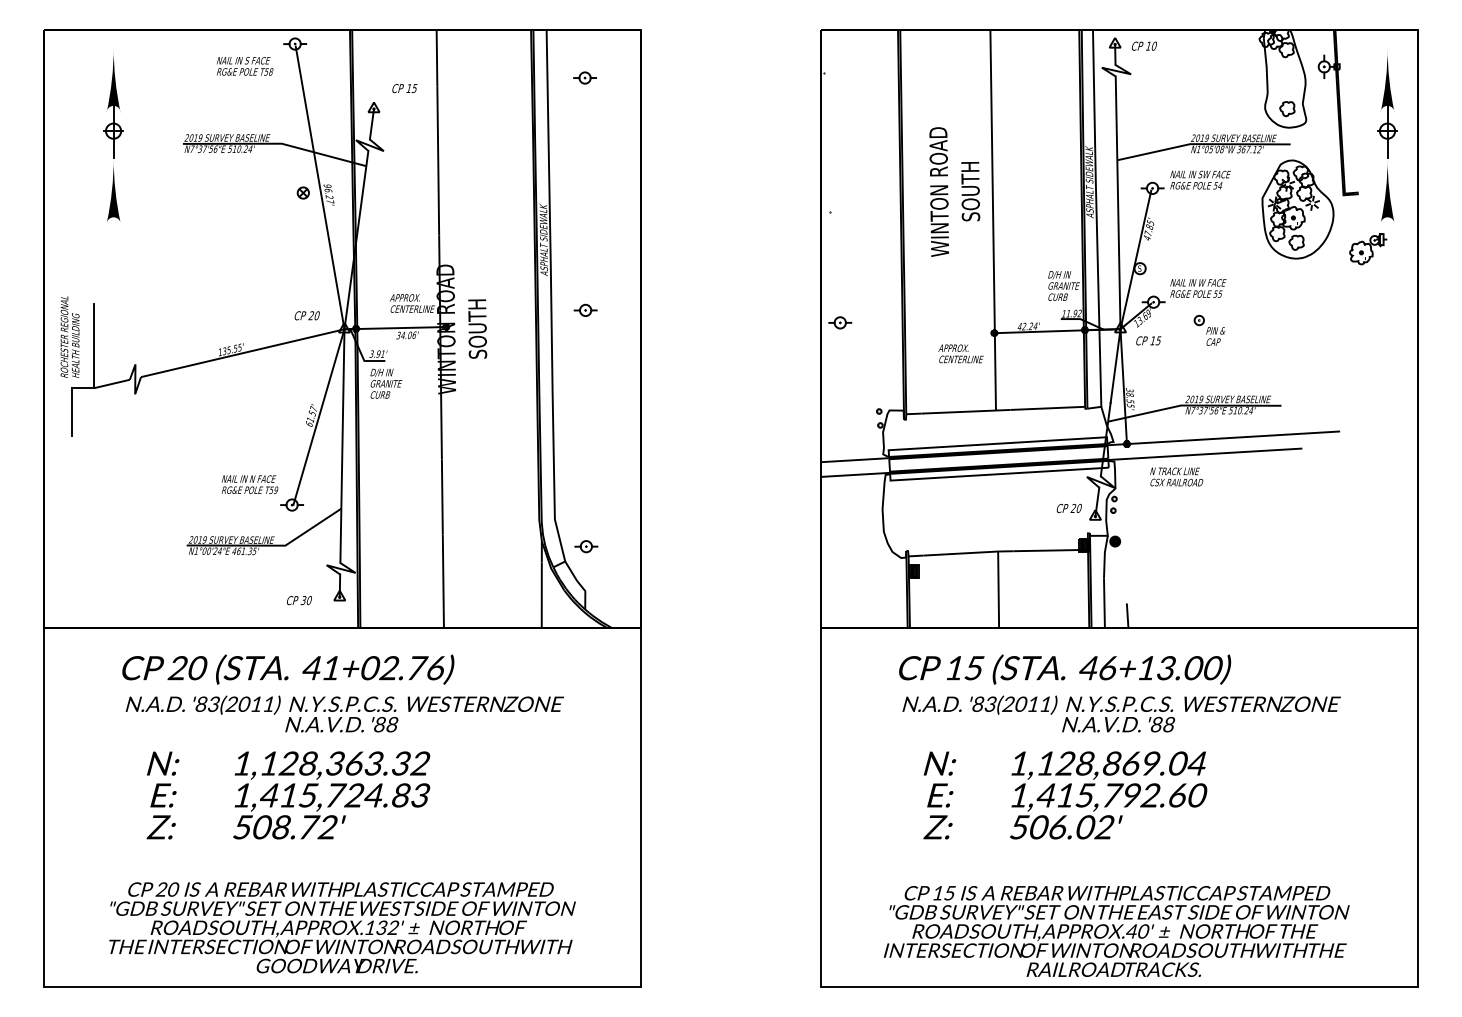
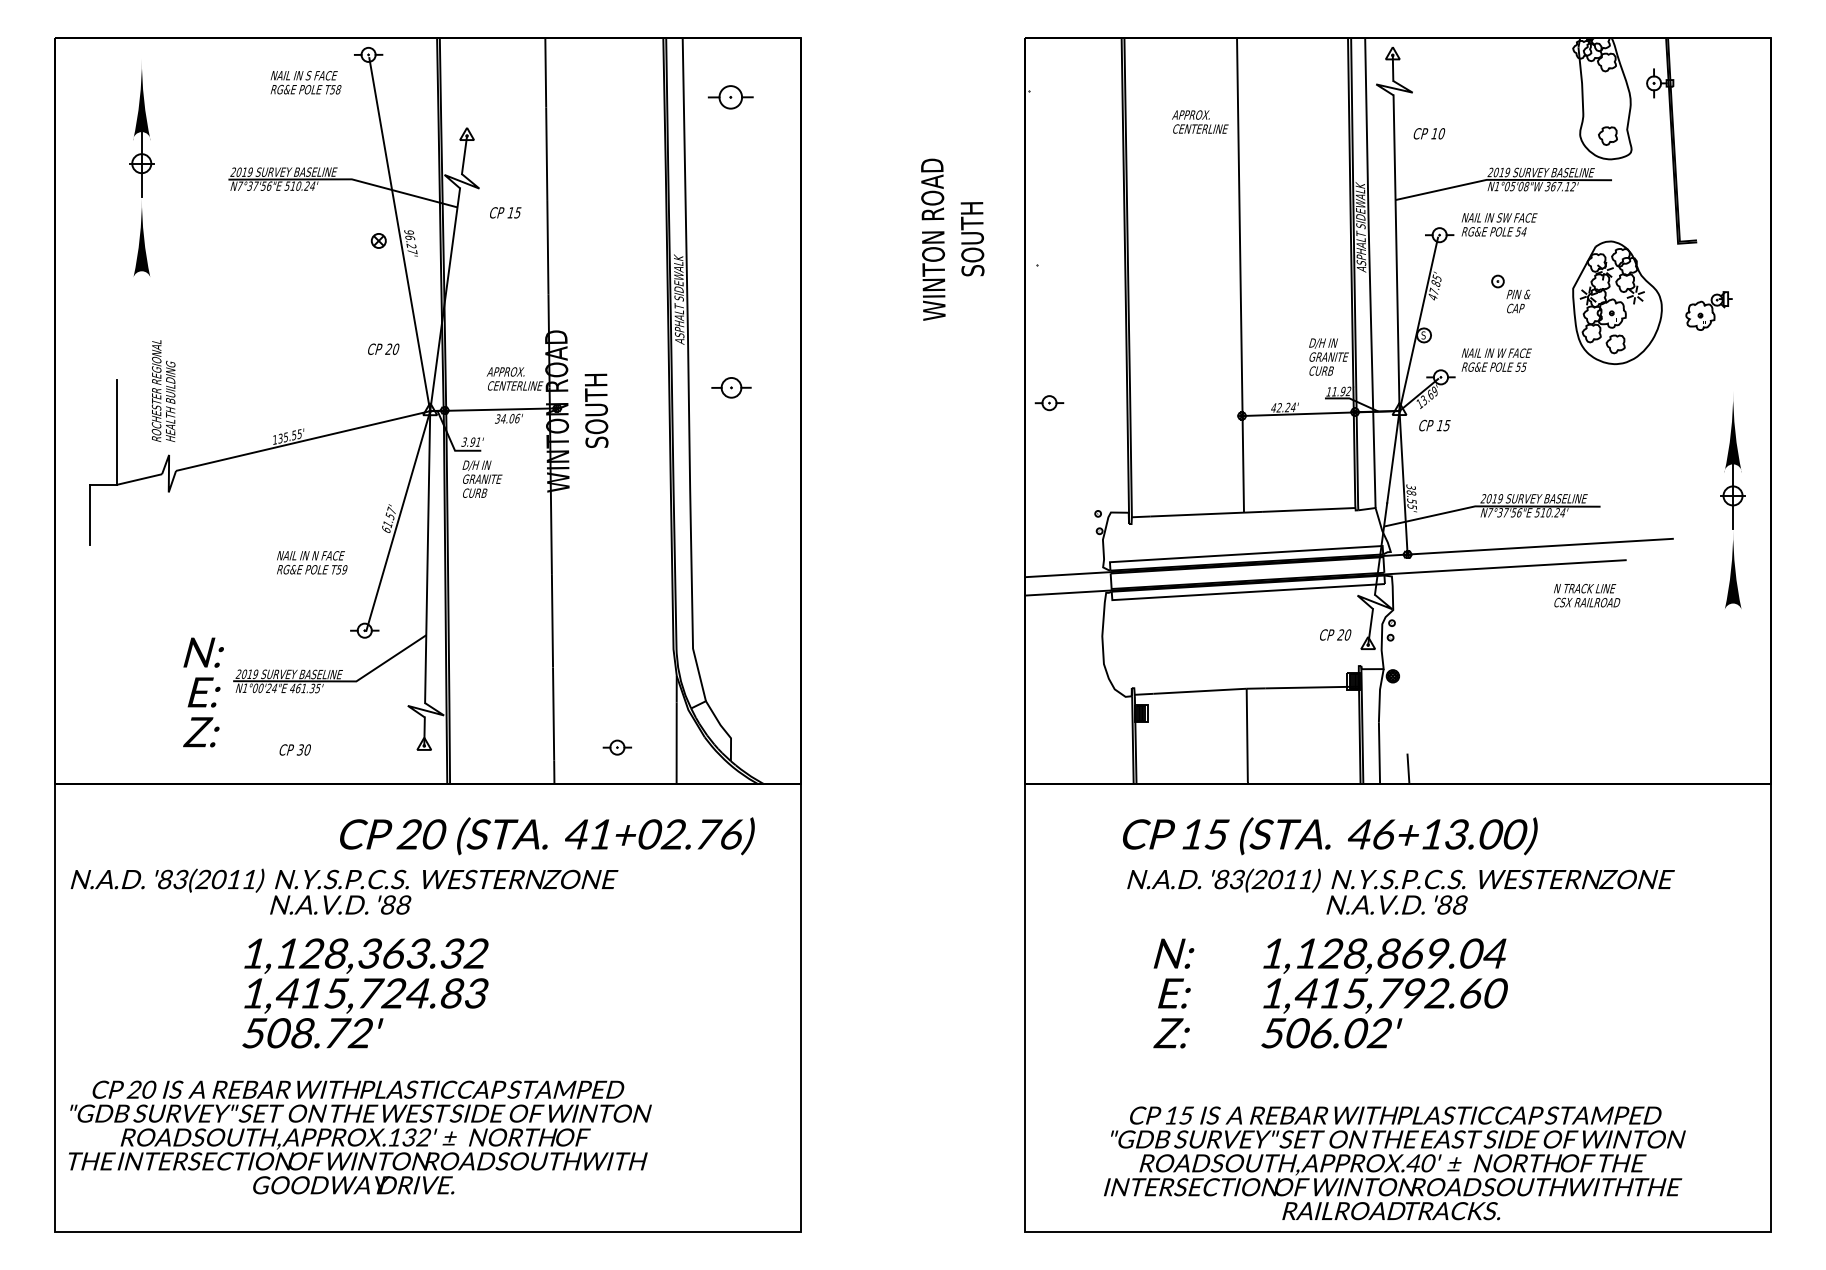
text: (1144, 45) -> (1429, 132), moved
part: (584, 77) -> (730, 96), size x1.6
text: (404, 88) -> (505, 212), moved
part: (1387, 138) -> (1733, 505), moved
text: (954, 191) -> (952, 239), moved
part: (1297, 209) -> (1616, 302), moved
part: (585, 309) -> (731, 386), size x1.4
text: (306, 315) -> (382, 348), moved
part: (1209, 329) -> (1510, 292), moved
text: (69, 336) -> (162, 390), moved
text: (960, 353) -> (1199, 121), moved
text: (1176, 476) -> (1586, 595), moved
text: (249, 484) -> (311, 562), moved
part: (586, 546) -> (617, 747), moved
text: (299, 600) -> (295, 749), moved
text: (288, 669) -> (547, 836), moved
text: (344, 713) -> (344, 891), moved
text: (162, 795) -> (202, 692), moved
text: (331, 795) -> (365, 993), moved
text: (342, 927) -> (360, 1137), moved

